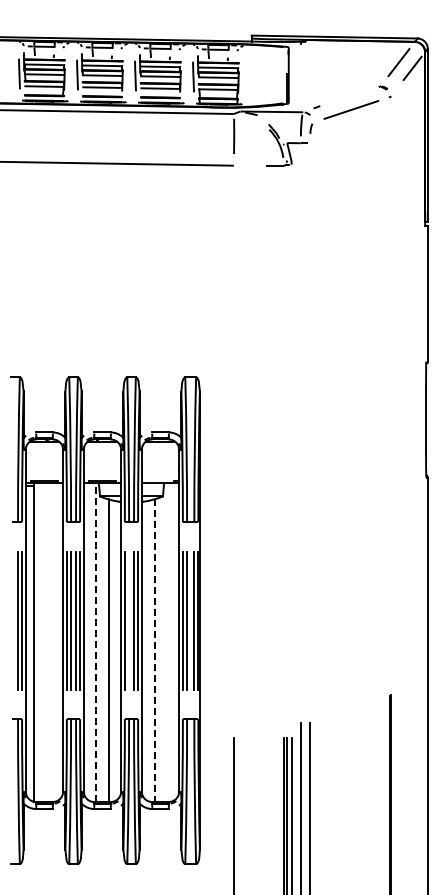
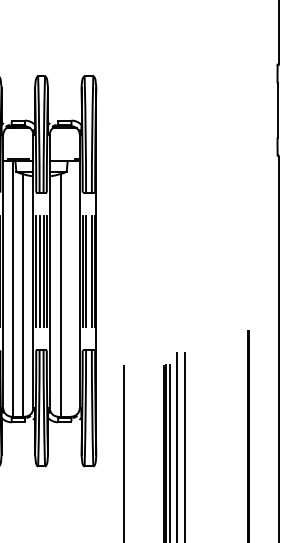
line: (129, 620) -> (39, 271), added
line: (96, 642) -> (13, 288), dashed -> solid
line: (155, 651) -> (60, 296), dashed -> solid

